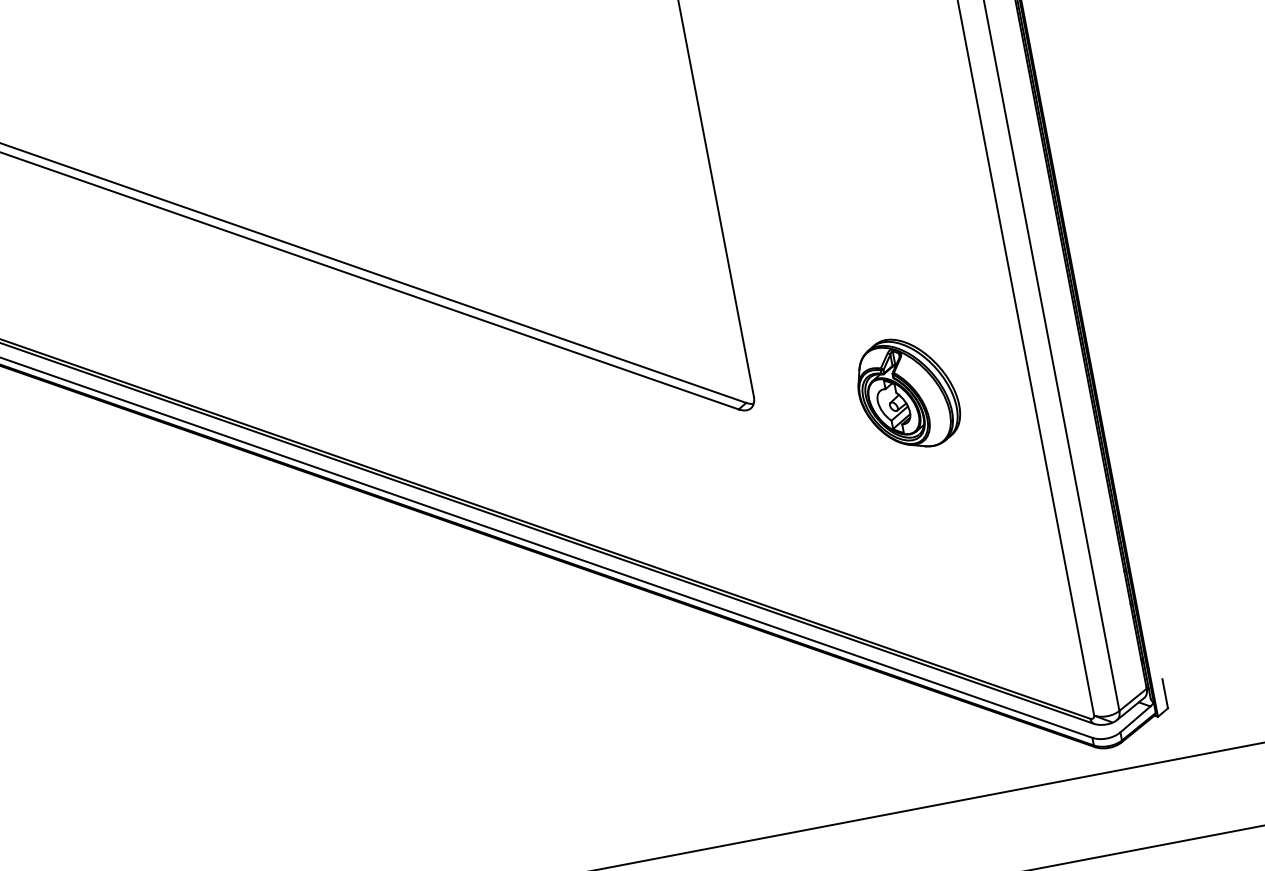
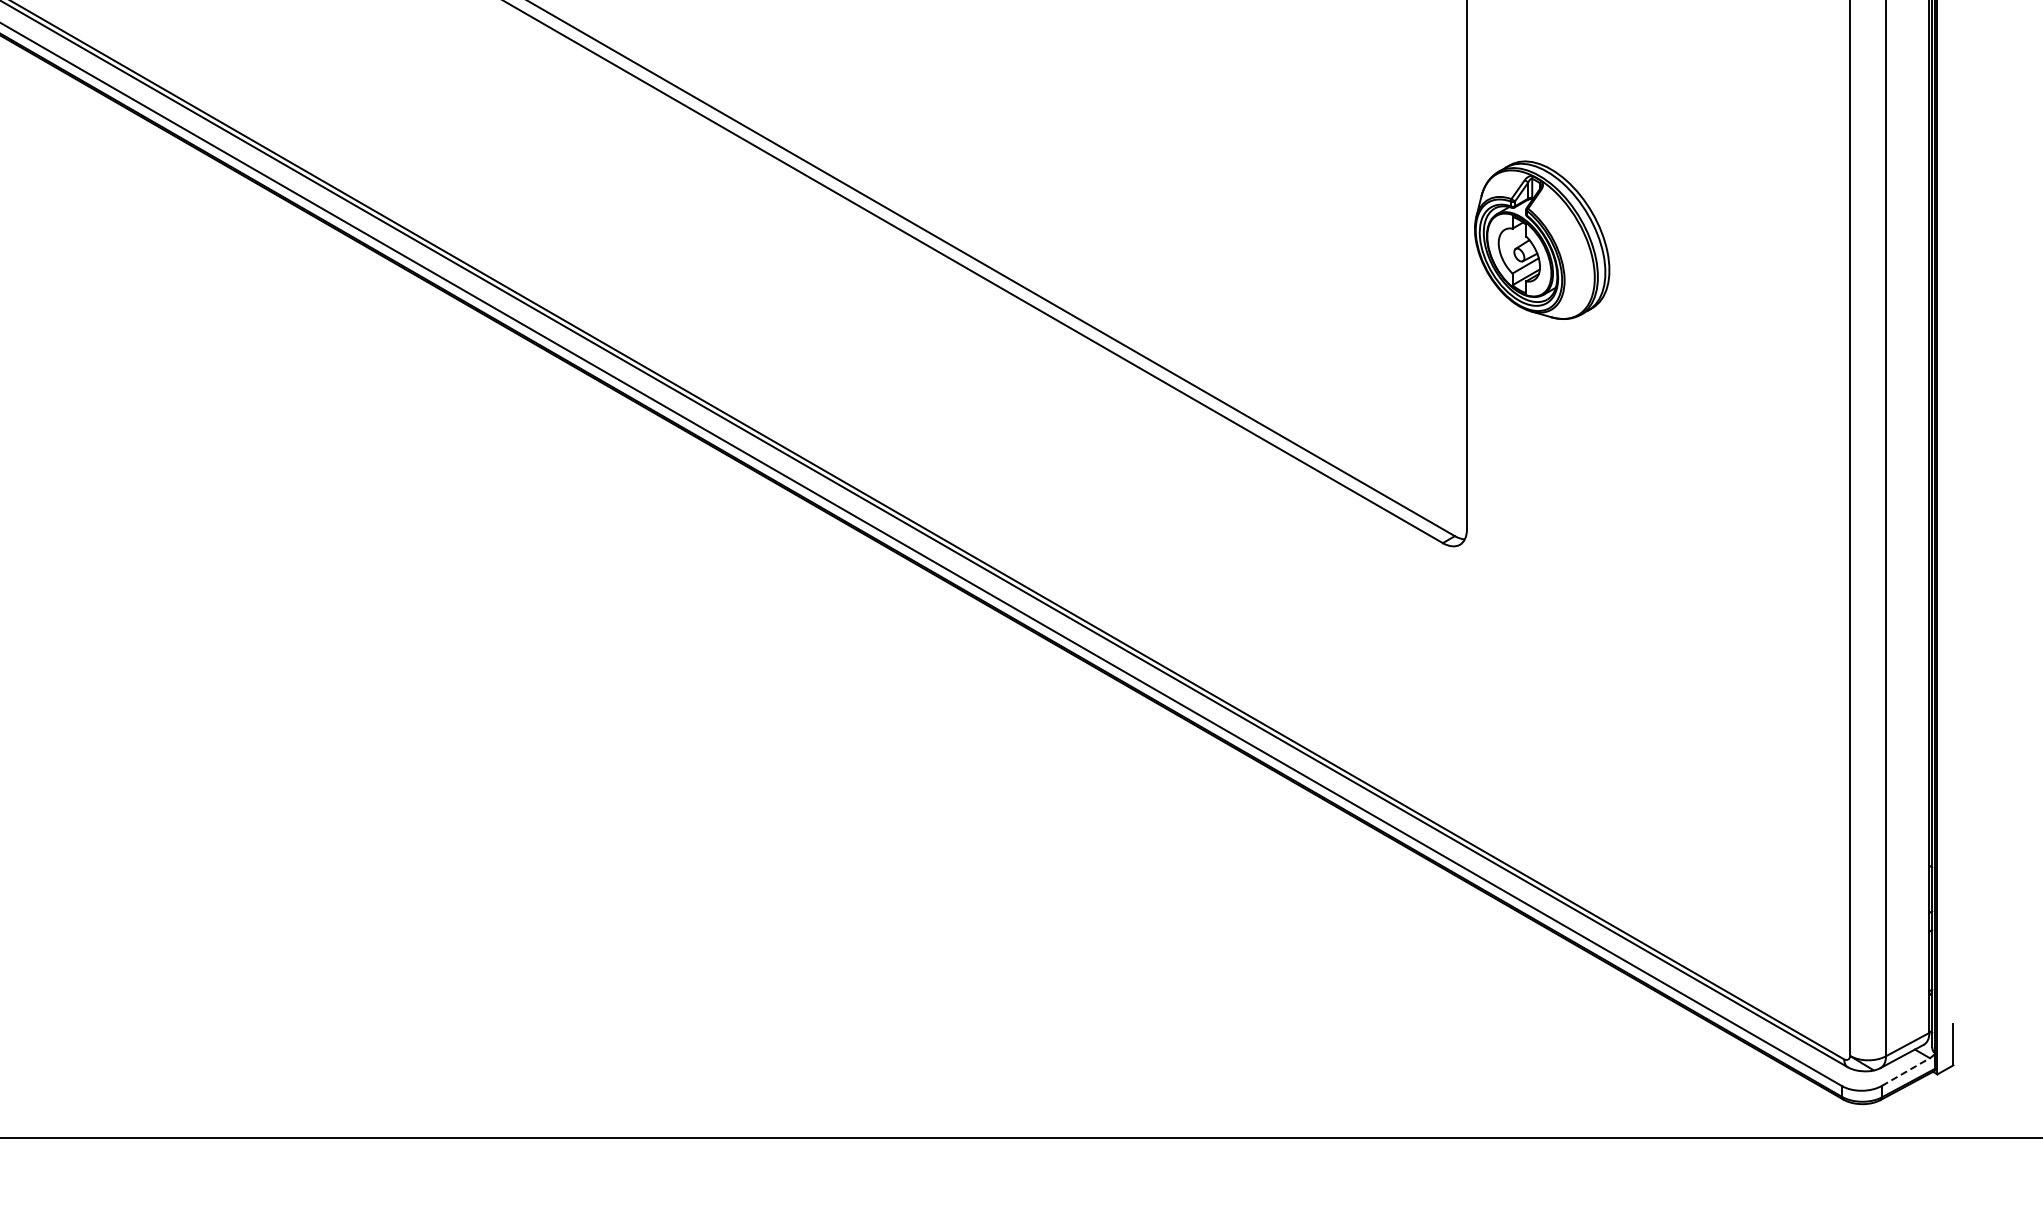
part: (908, 392) -> (1542, 239), moved
line: (1135, 719) -> (1905, 1072), solid -> dashed

